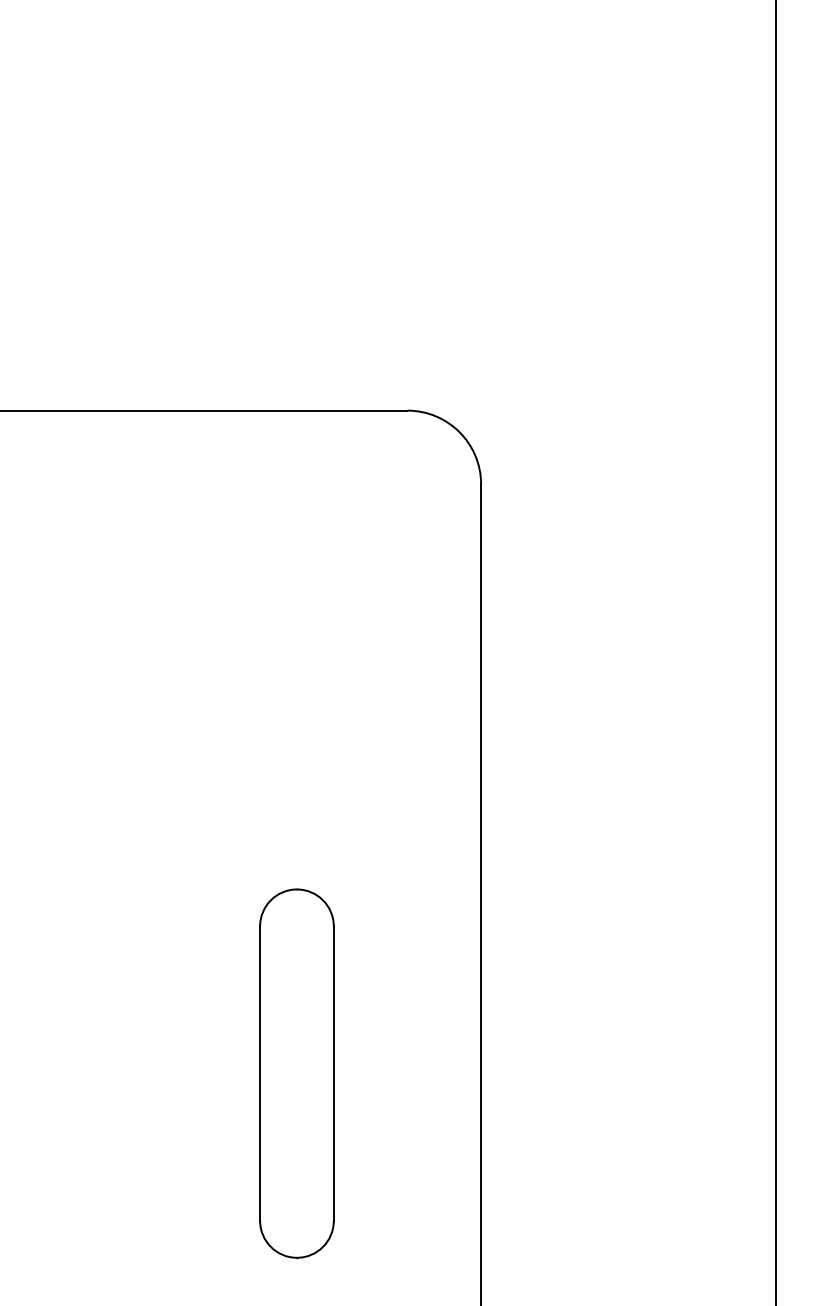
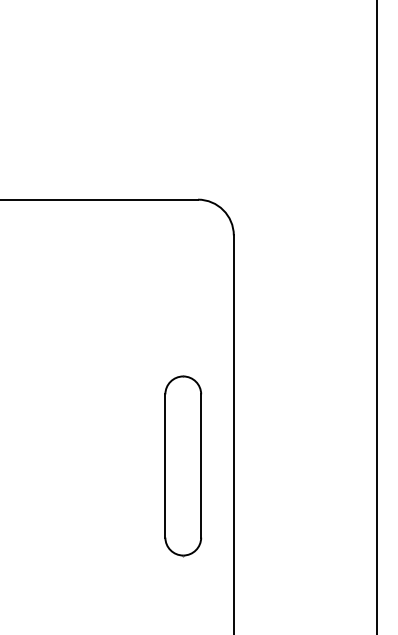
part: (297, 1074) -> (183, 466), moved

